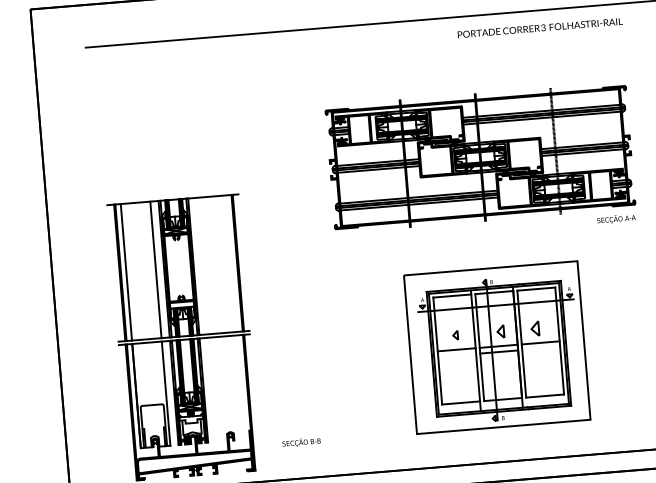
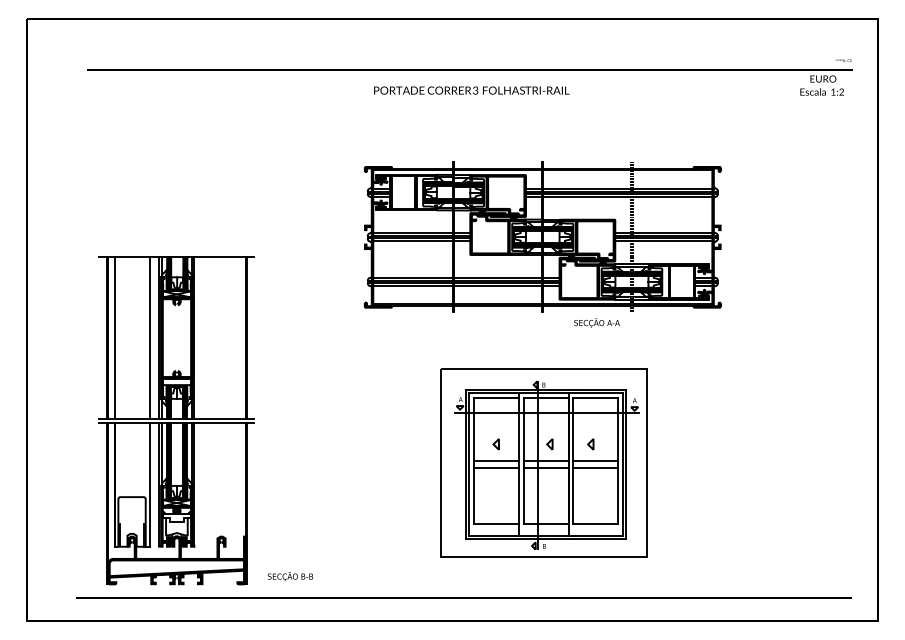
text: (540, 28) -> (471, 90), moved
text: (615, 218) -> (596, 322), moved
part: (535, 328) -> (590, 444), size x0.62
part: (500, 331) -> (549, 444), size x0.71
line: (540, 348) -> (595, 468), added
line: (456, 355) -> (495, 468), added
text: (301, 442) -> (290, 576), moved

